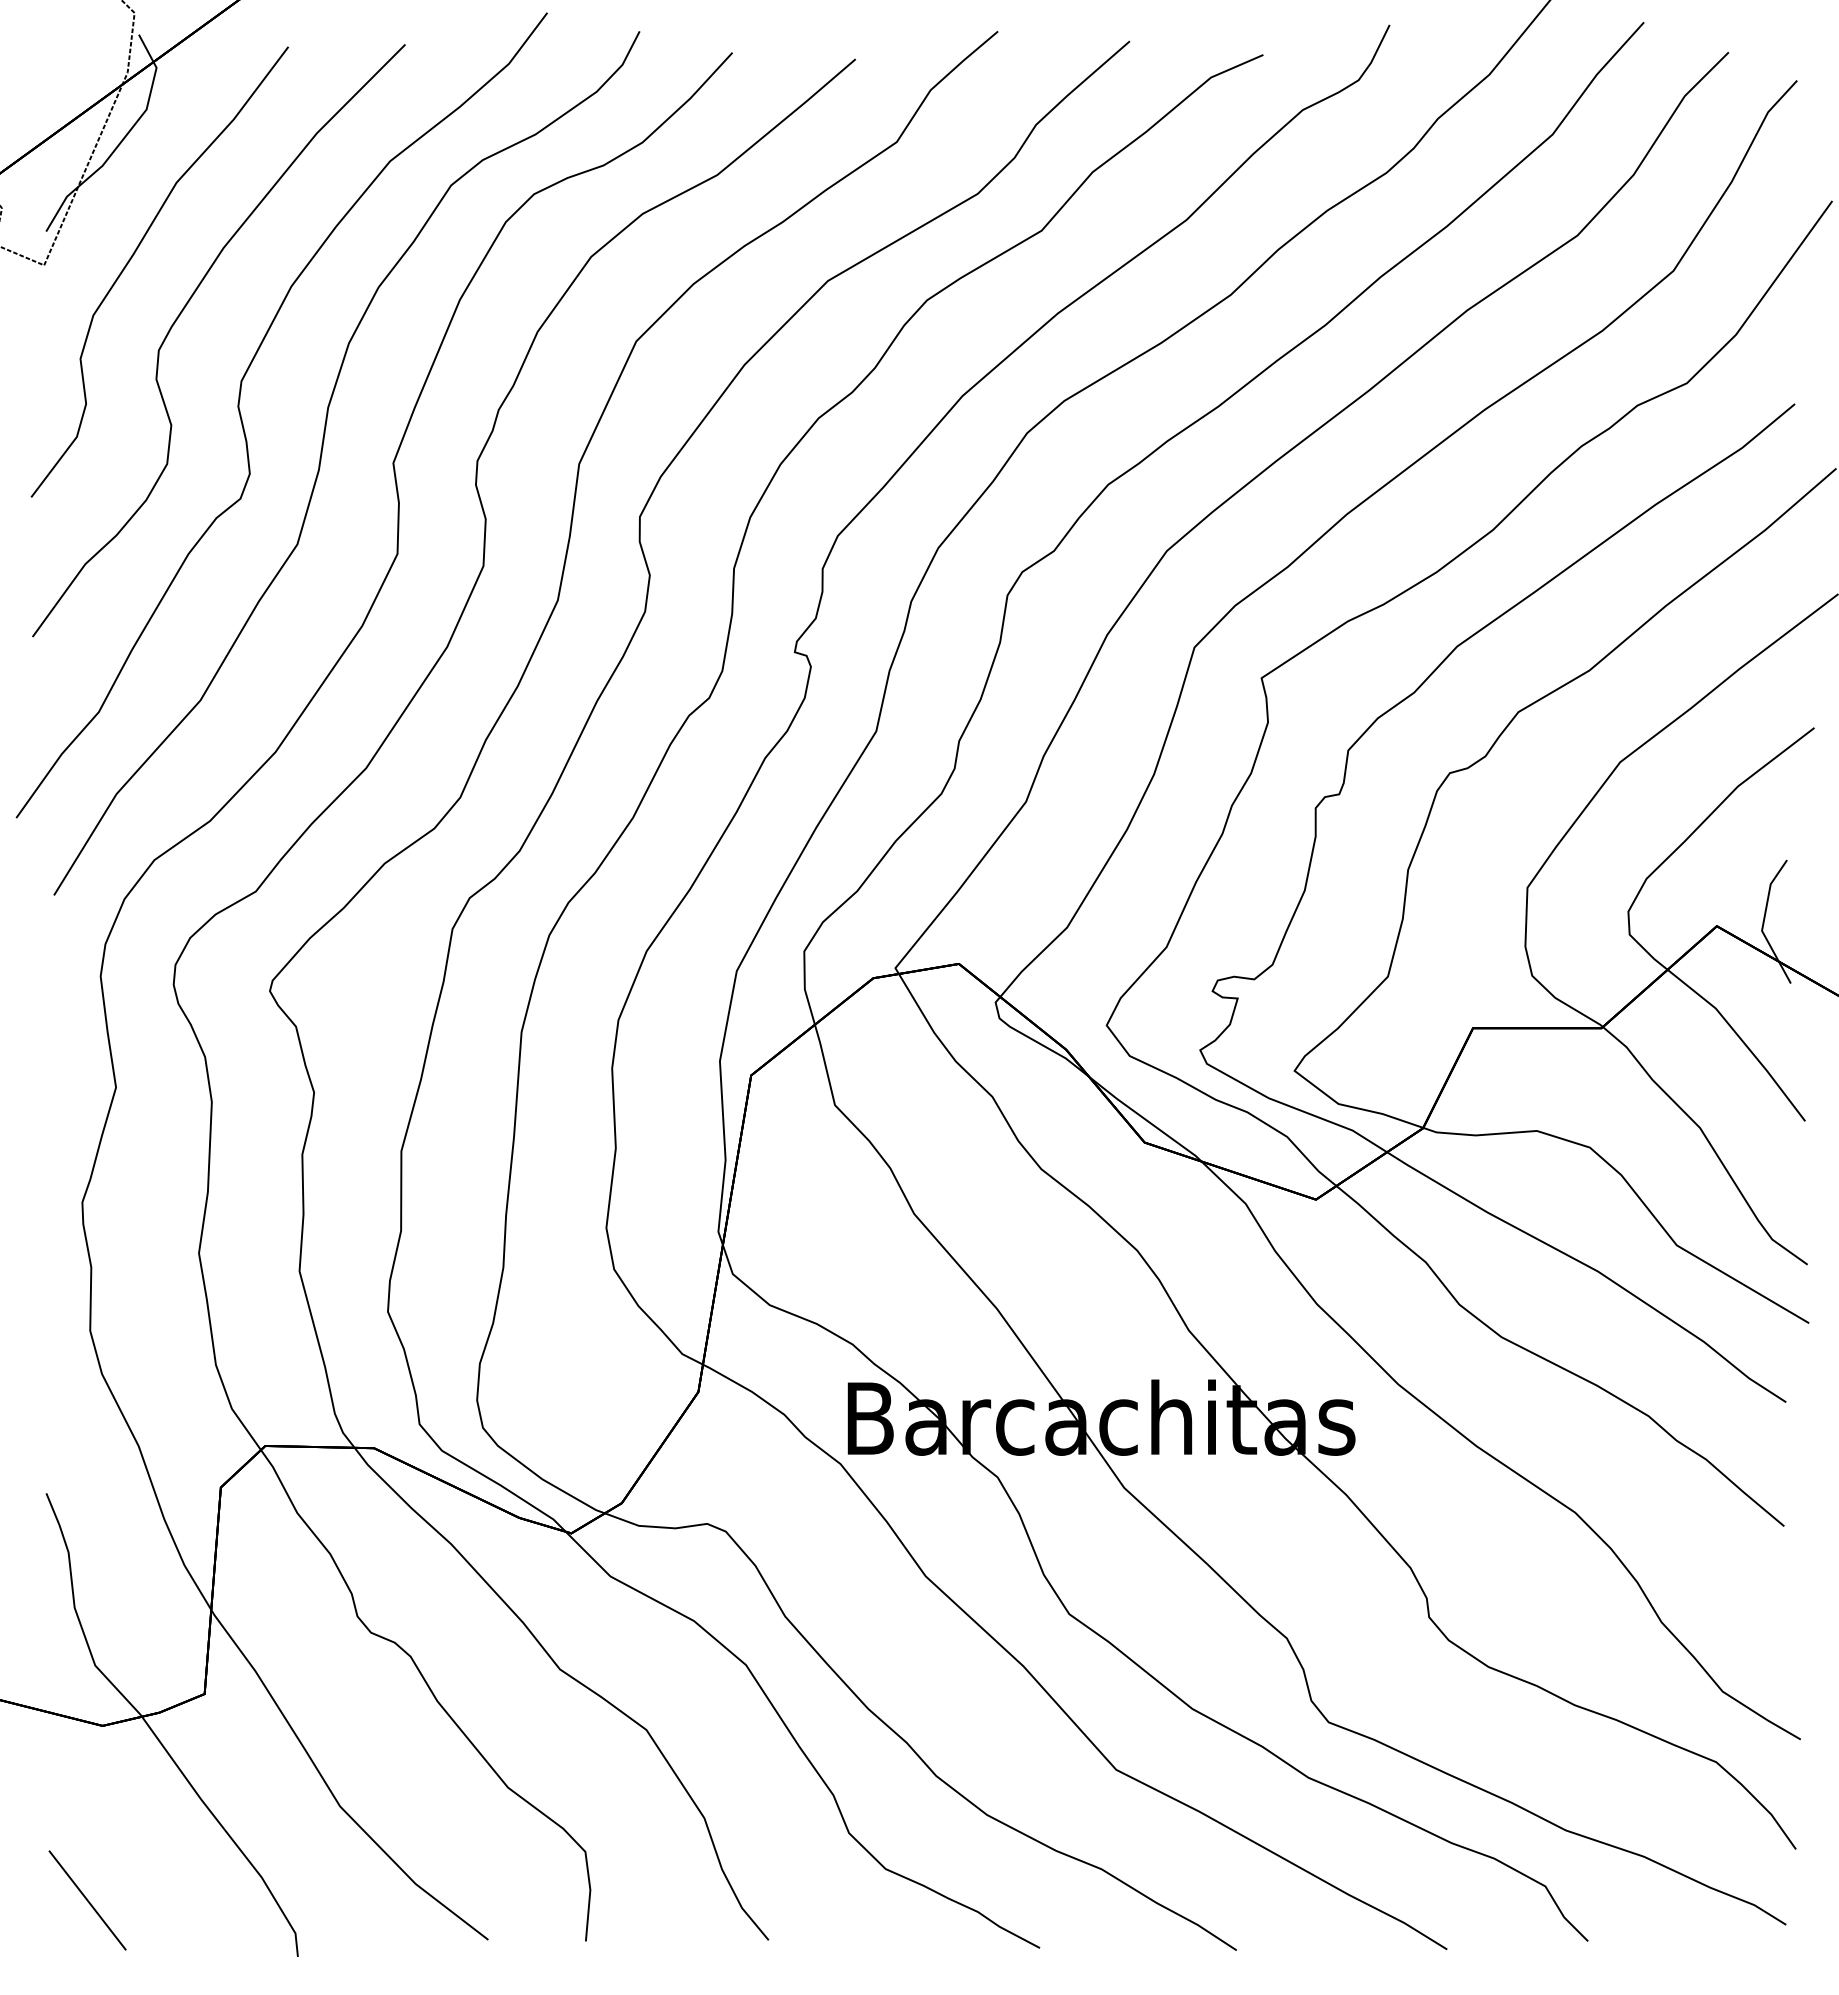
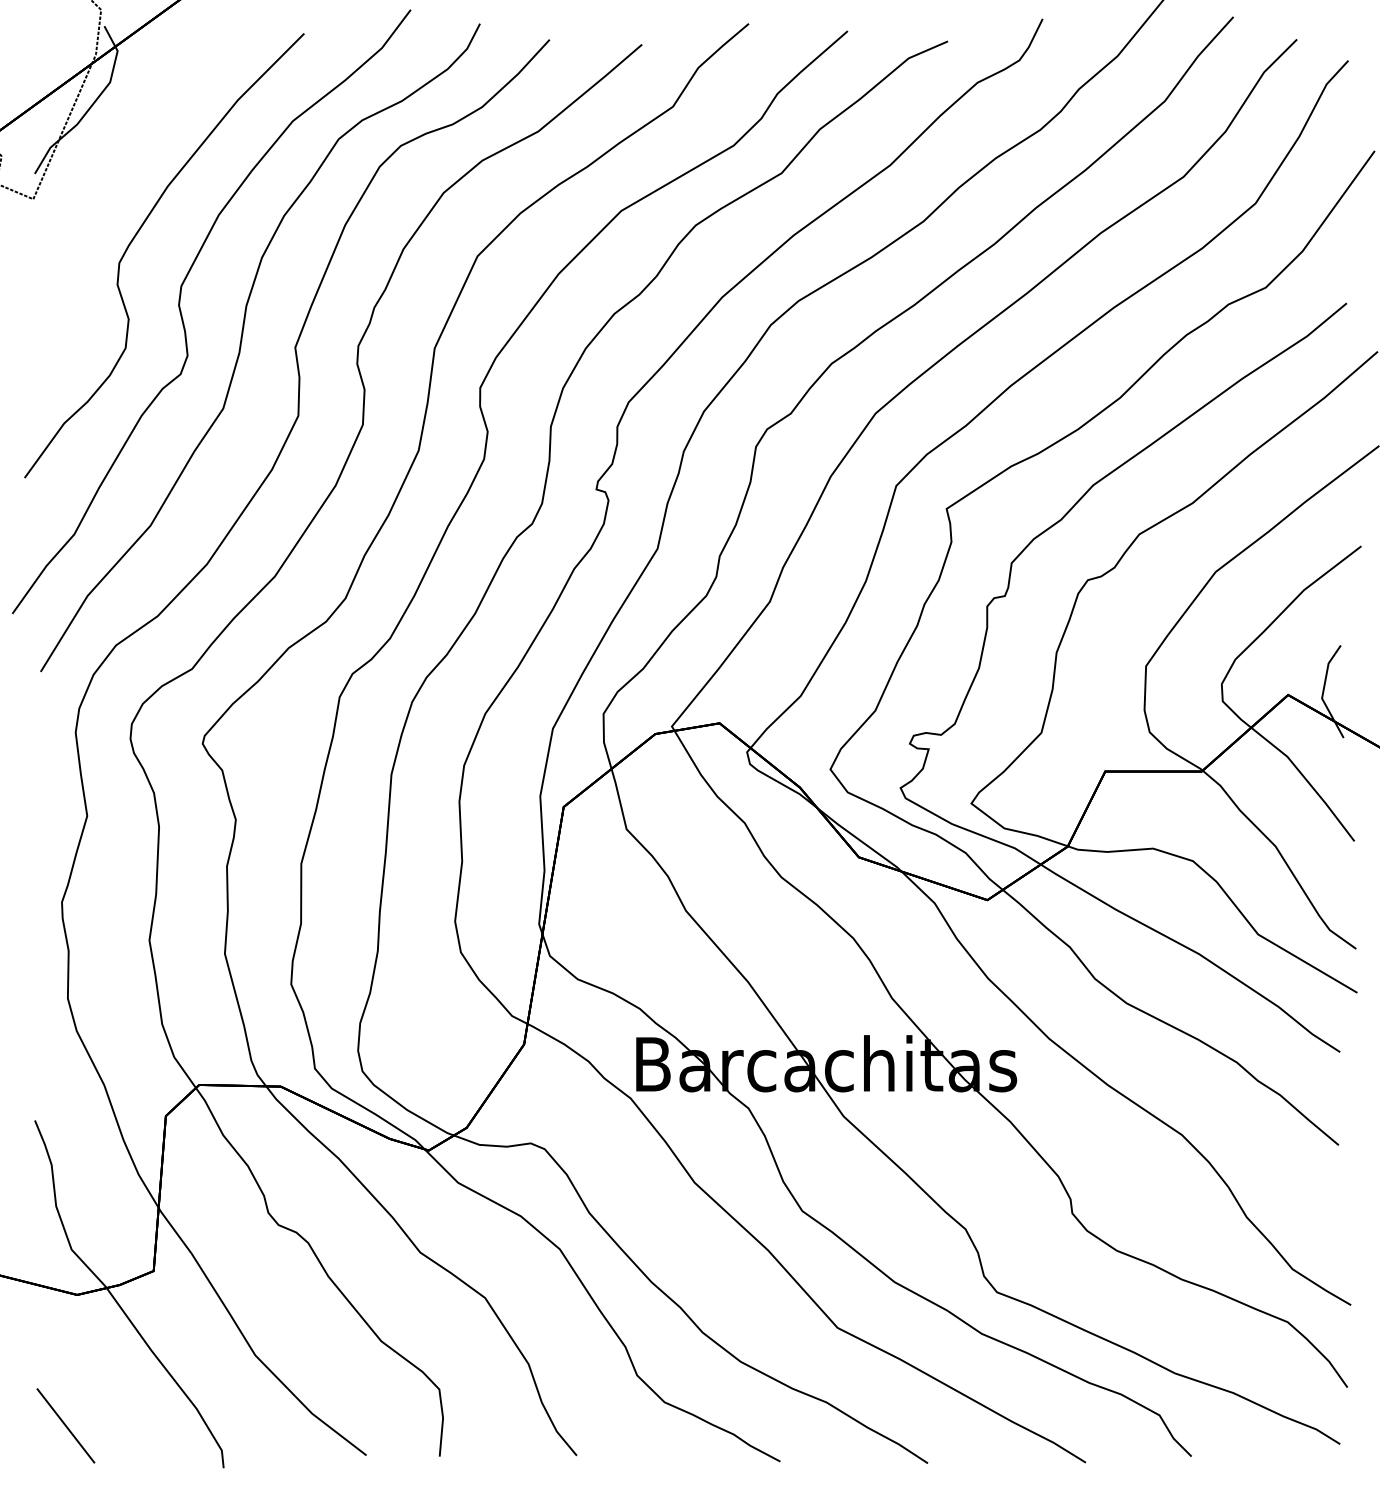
part: (135, 253) -> (101, 190), removed

